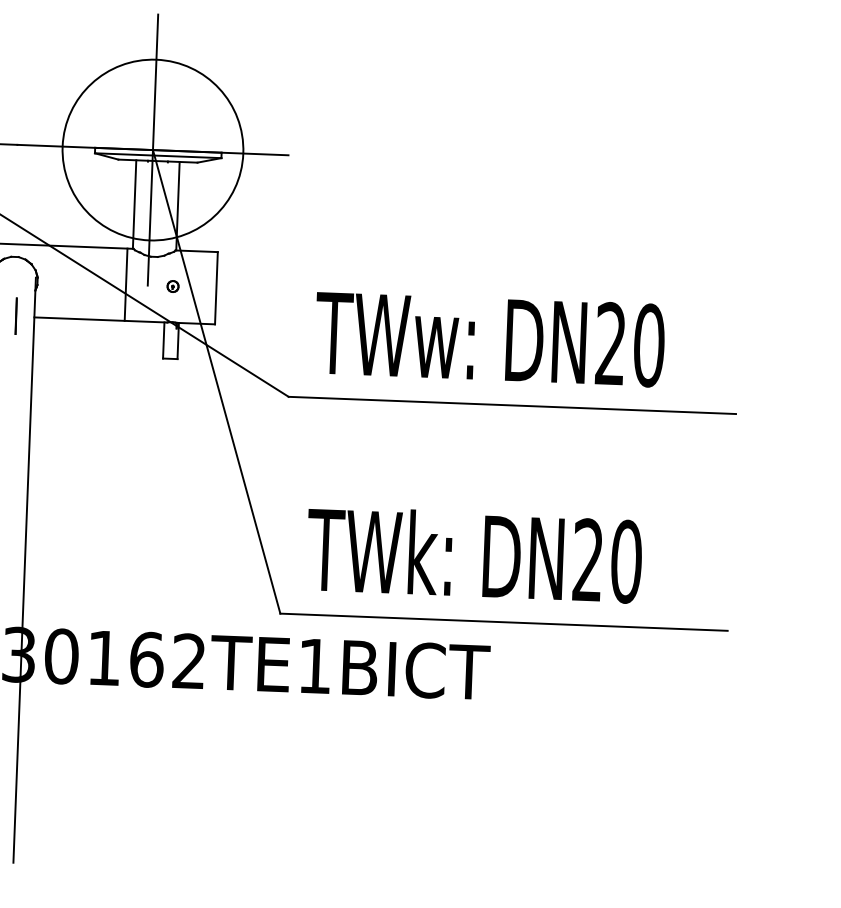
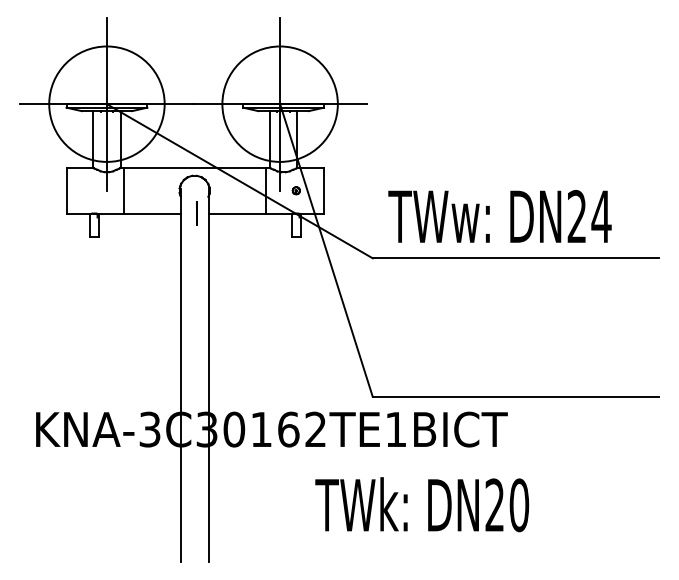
text: (649, 345) -> (601, 216), DN20 -> DN24
text: (474, 554) -> (422, 504), moved

